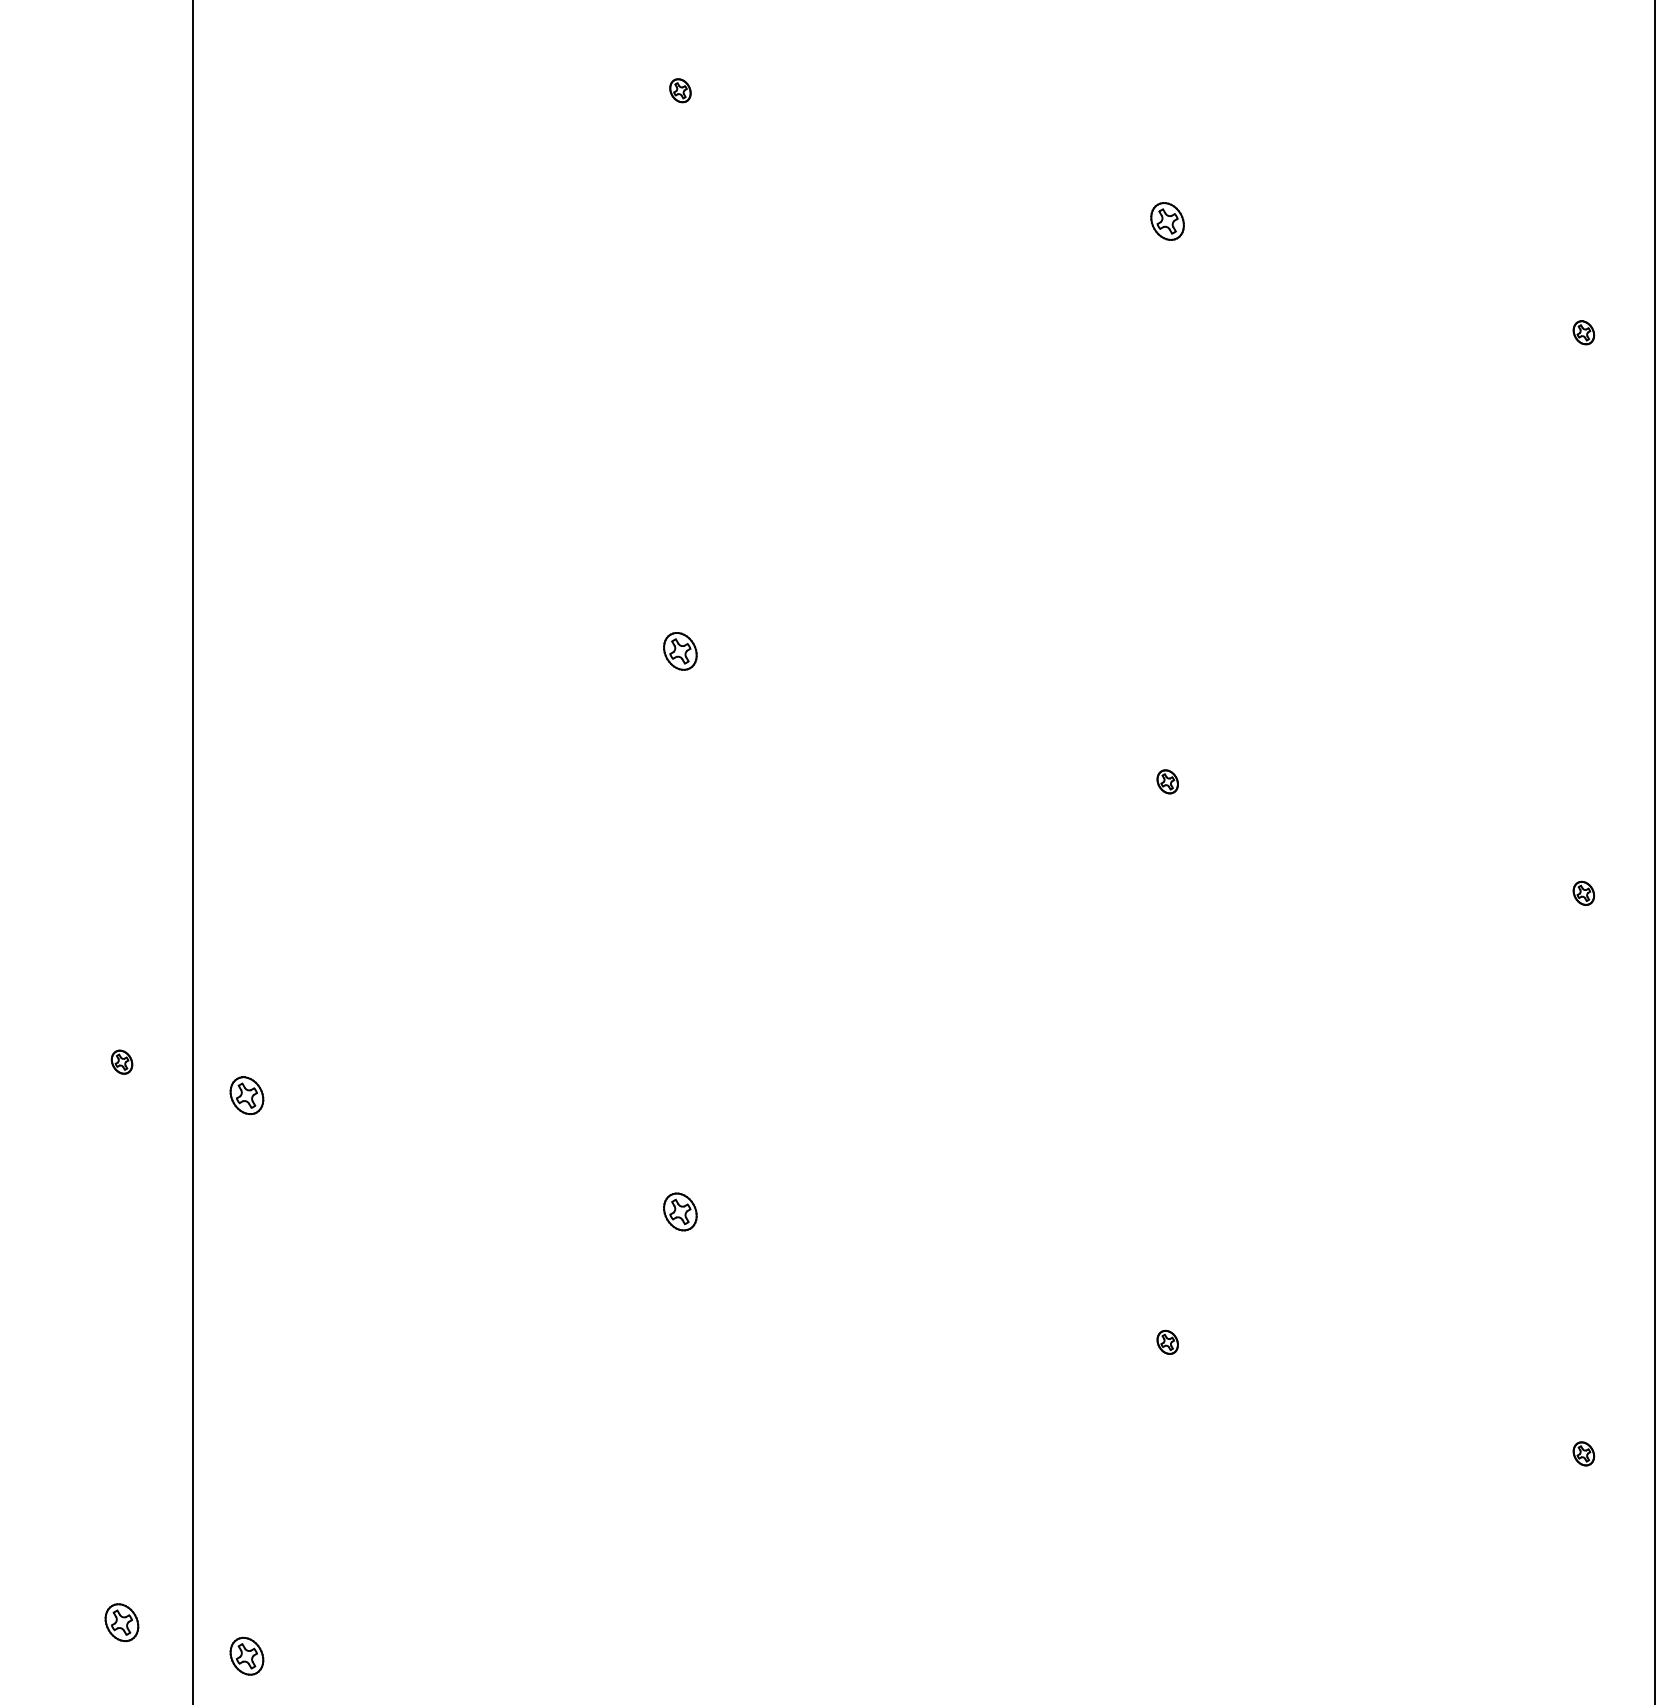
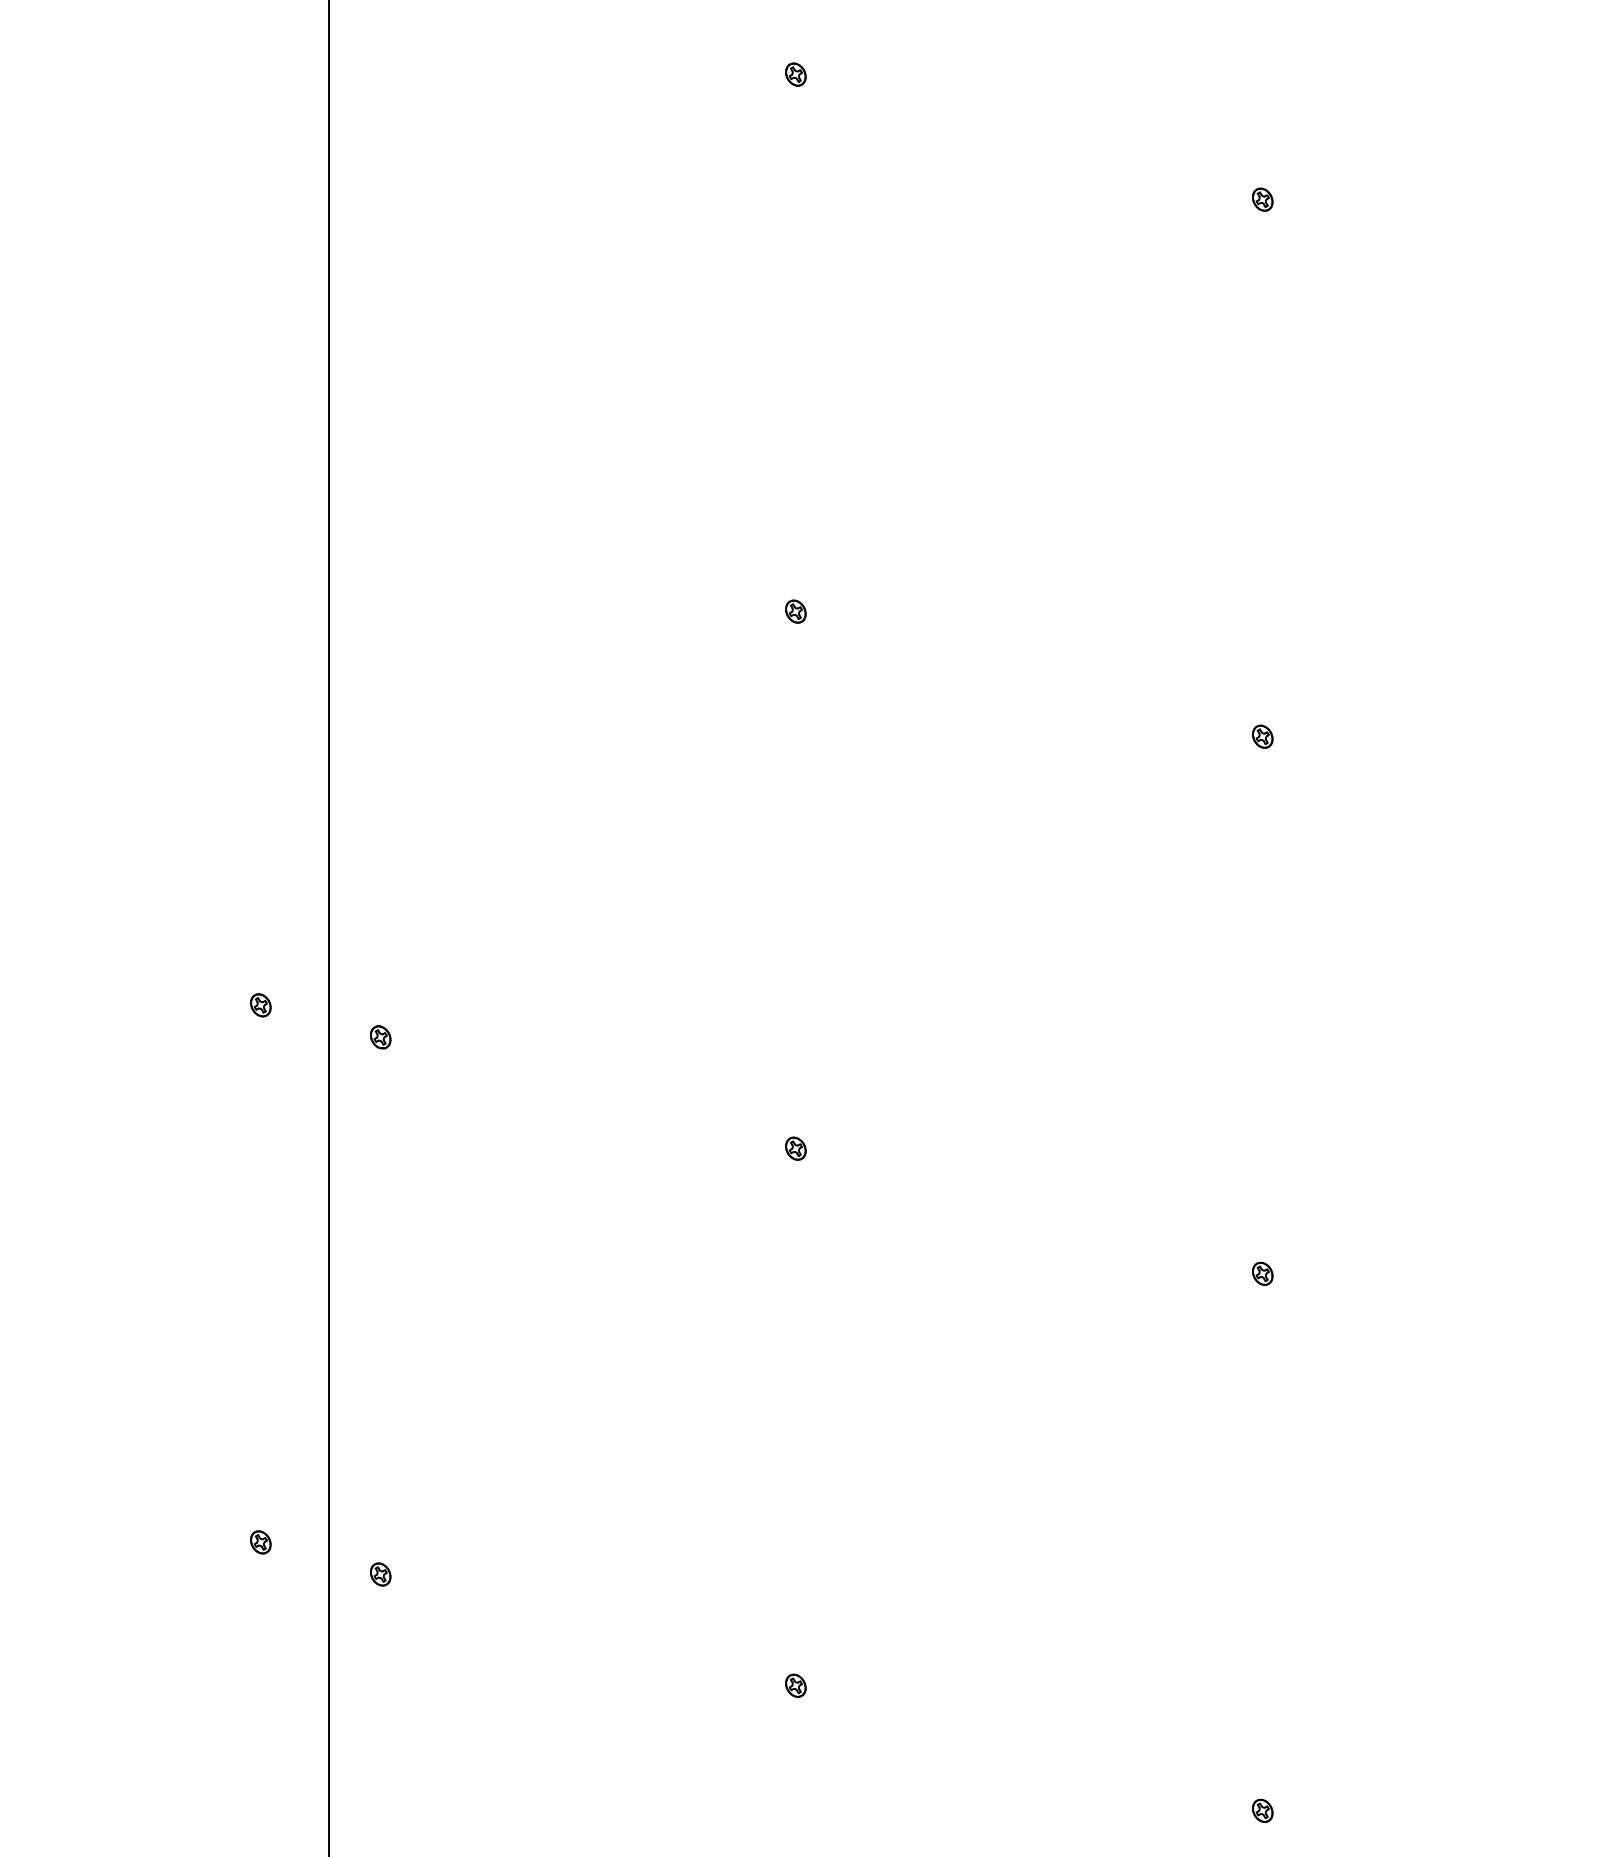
part: (1167, 221) -> (1262, 199), size x0.62
part: (680, 651) -> (795, 611), size x0.62
part: (246, 1095) -> (380, 1037), size x0.62
part: (680, 1211) -> (795, 1148), size x0.62
part: (121, 1622) -> (260, 1542), size x0.62
part: (246, 1656) -> (380, 1574), size x0.62

